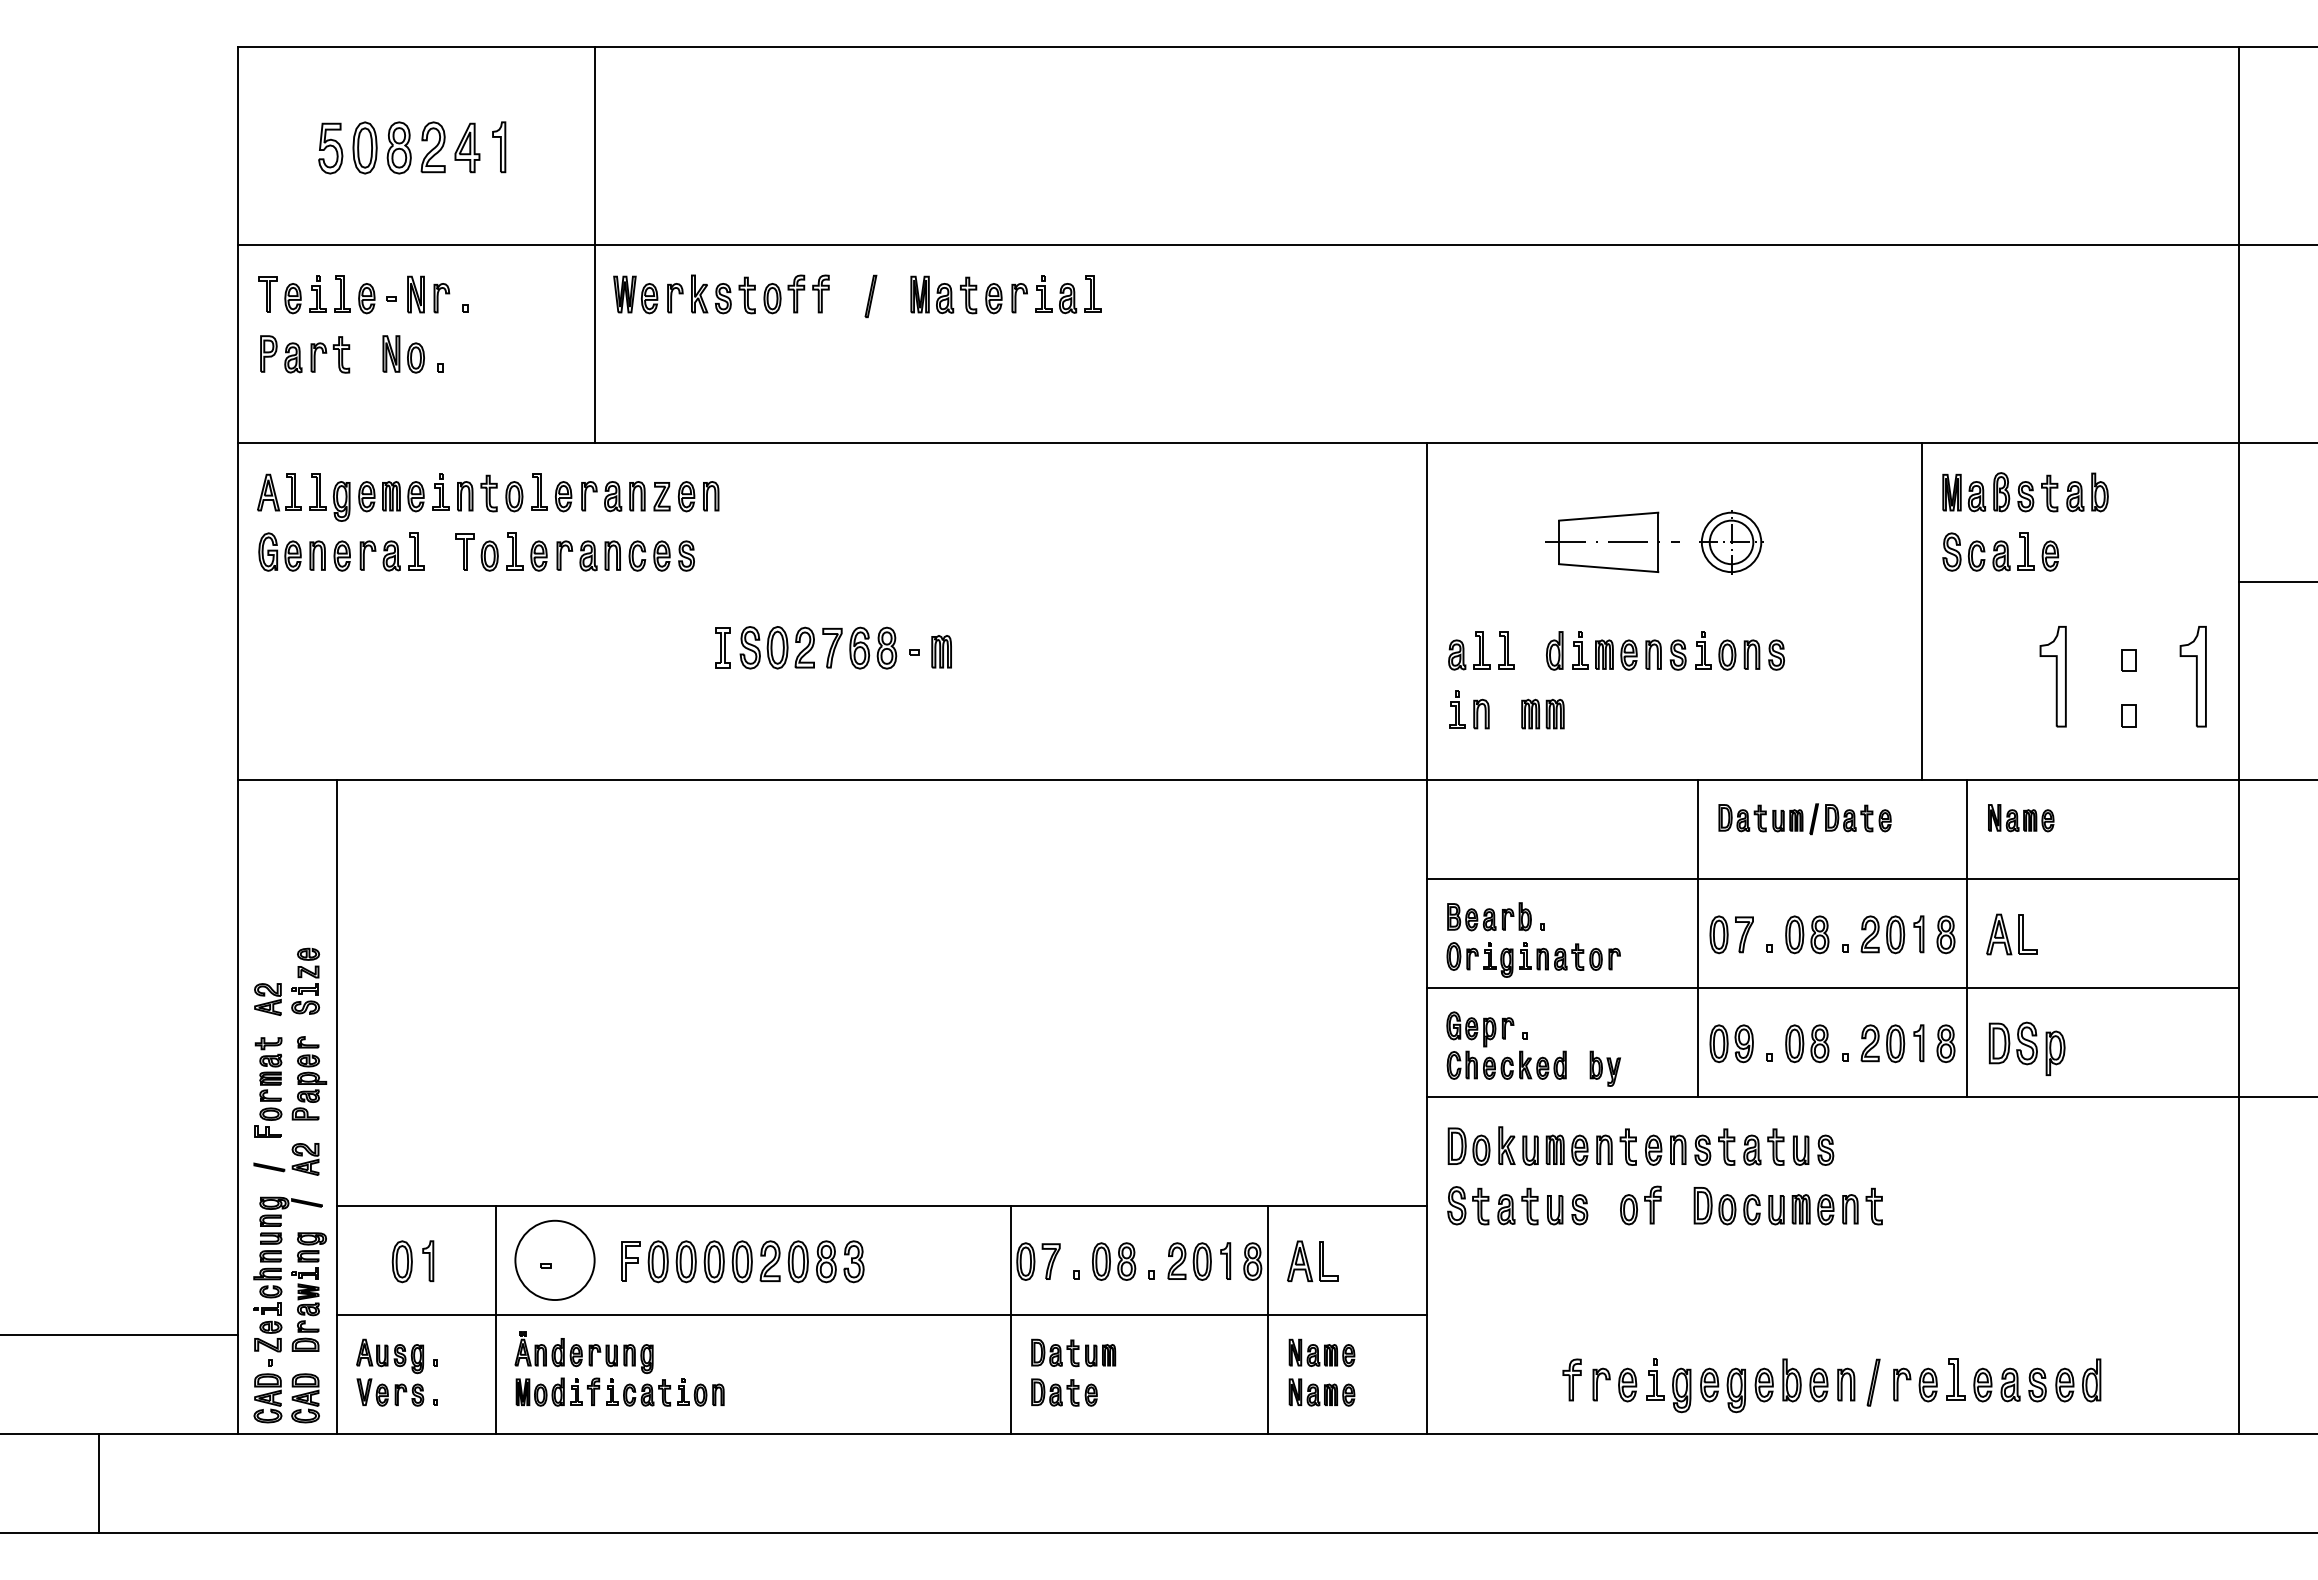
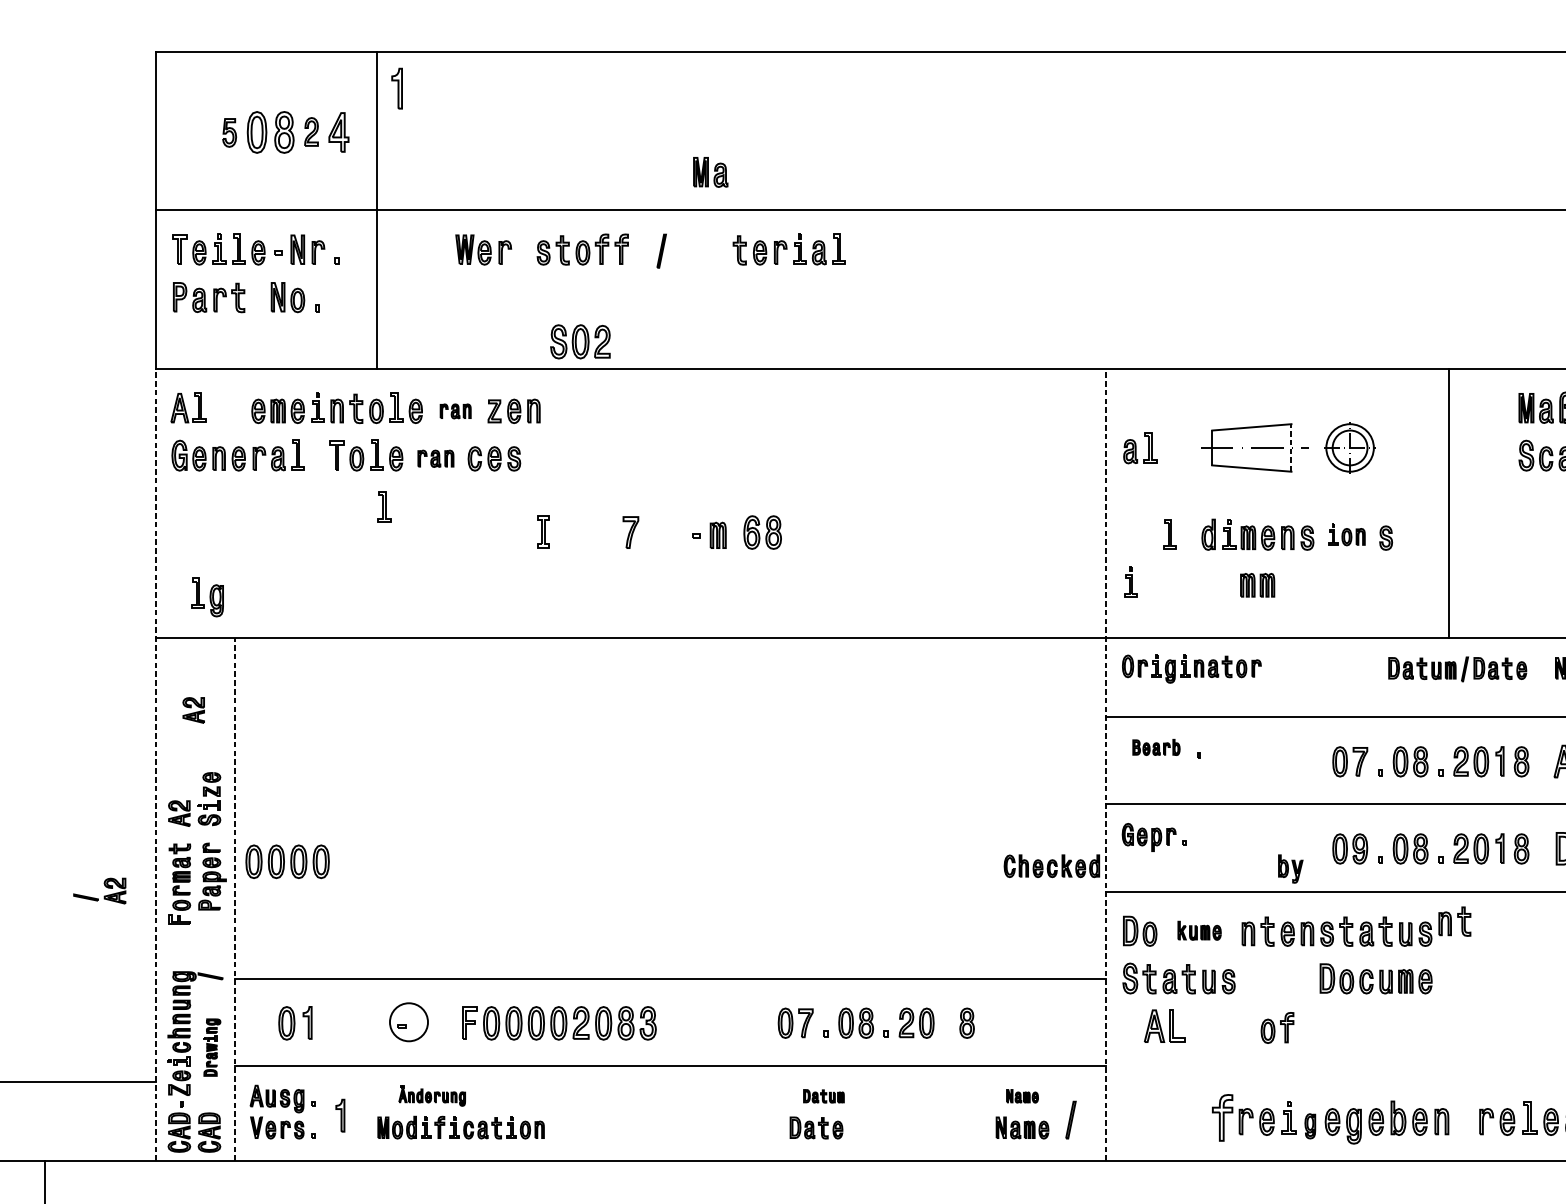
part: (432, 147) -> (310, 132), size x0.7
part: (499, 147) -> (397, 88), moved
part: (330, 148) -> (229, 132), size x0.7
line: (594, 245) -> (376, 210), moved
part: (699, 293) -> (524, 248), removed
part: (932, 294) -> (710, 172), moved
part: (613, 496) -> (455, 411), size x0.6
part: (329, 497) -> (207, 597), moved
line: (1658, 542) -> (1291, 448), solid -> dashed
part: (588, 555) -> (435, 458), size x0.7
line: (1921, 611) -> (1448, 503), moved
part: (524, 615) -> (384, 506), added
part: (776, 647) -> (579, 341), moved
part: (873, 647) -> (762, 532), moved
part: (1469, 650) -> (1140, 448), moved
part: (1727, 650) -> (1346, 534), size x0.7
part: (1481, 713) -> (1150, 584), removed
part: (1542, 713) -> (1257, 584), moved
part: (1804, 819) -> (1457, 669), moved
part: (285, 870) -> (193, 710), added
part: (1489, 916) -> (1156, 747), size x0.7
line: (238, 938) -> (155, 764), solid -> dashed
line: (1426, 938) -> (1106, 764), solid -> dashed
line: (1697, 938) -> (1322, 764), removed
line: (1967, 938) -> (1538, 764), removed
part: (1533, 959) -> (1191, 668), moved
part: (402, 1059) -> (286, 861), added
part: (1506, 1064) -> (1051, 865), moved
part: (1604, 1068) -> (1290, 868), moved
line: (337, 1106) -> (234, 899), solid -> dashed
part: (1543, 1145) -> (1199, 930), size x0.6
part: (291, 1165) -> (103, 895), moved
part: (1640, 1205) -> (1277, 1027), moved
part: (1862, 1206) -> (1454, 921), moved
circle: (554, 1260) -> (408, 1022), size x0.6
part: (1225, 1260) -> (945, 1022), removed
part: (1312, 1260) -> (1164, 1025), moved
part: (308, 1291) -> (211, 1047), size x0.6
line: (495, 1319) -> (361, 1069), removed
line: (1010, 1319) -> (773, 1069), removed
line: (1268, 1319) -> (979, 1069), removed
part: (583, 1352) -> (431, 1095), size x0.6
part: (1073, 1352) -> (823, 1095), size x0.6
part: (1321, 1352) -> (1022, 1095), size x0.6
part: (469, 1376) -> (340, 1115), added
part: (1571, 1379) -> (1222, 1117), size x1.4
part: (1873, 1382) -> (1070, 1119), moved
part: (1681, 1390) -> (1310, 1126), size x0.7

